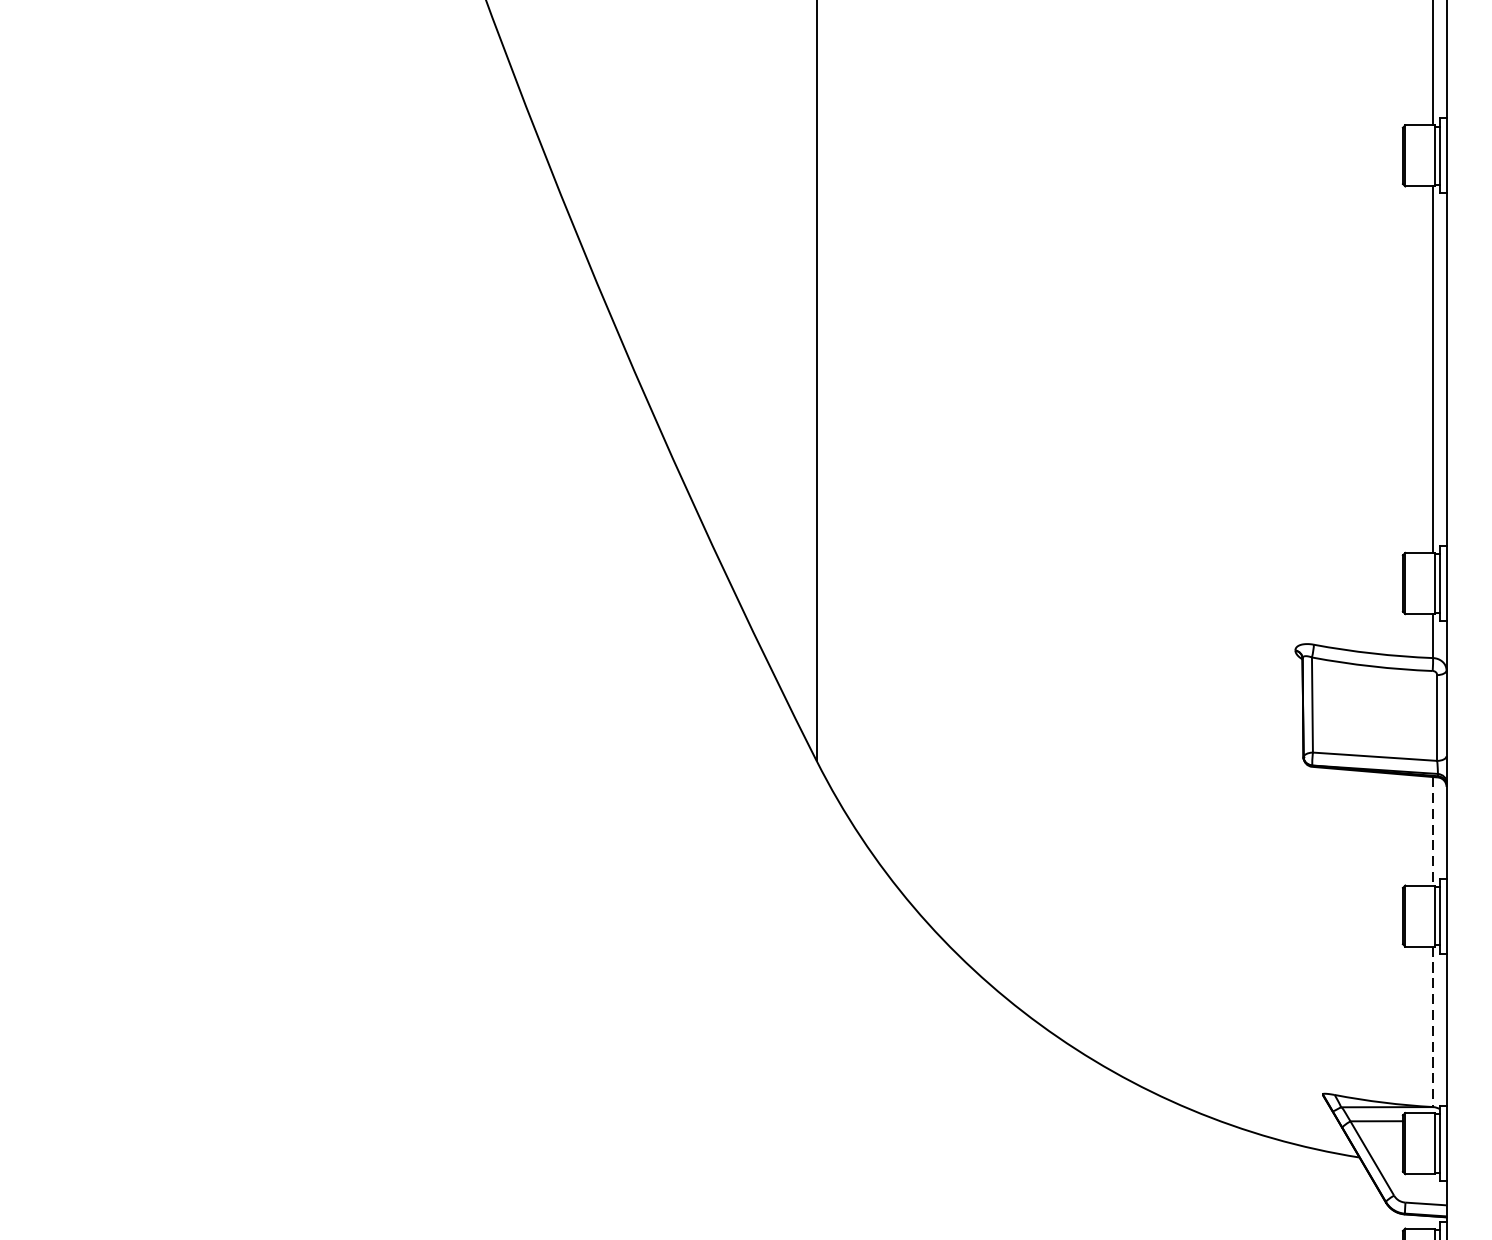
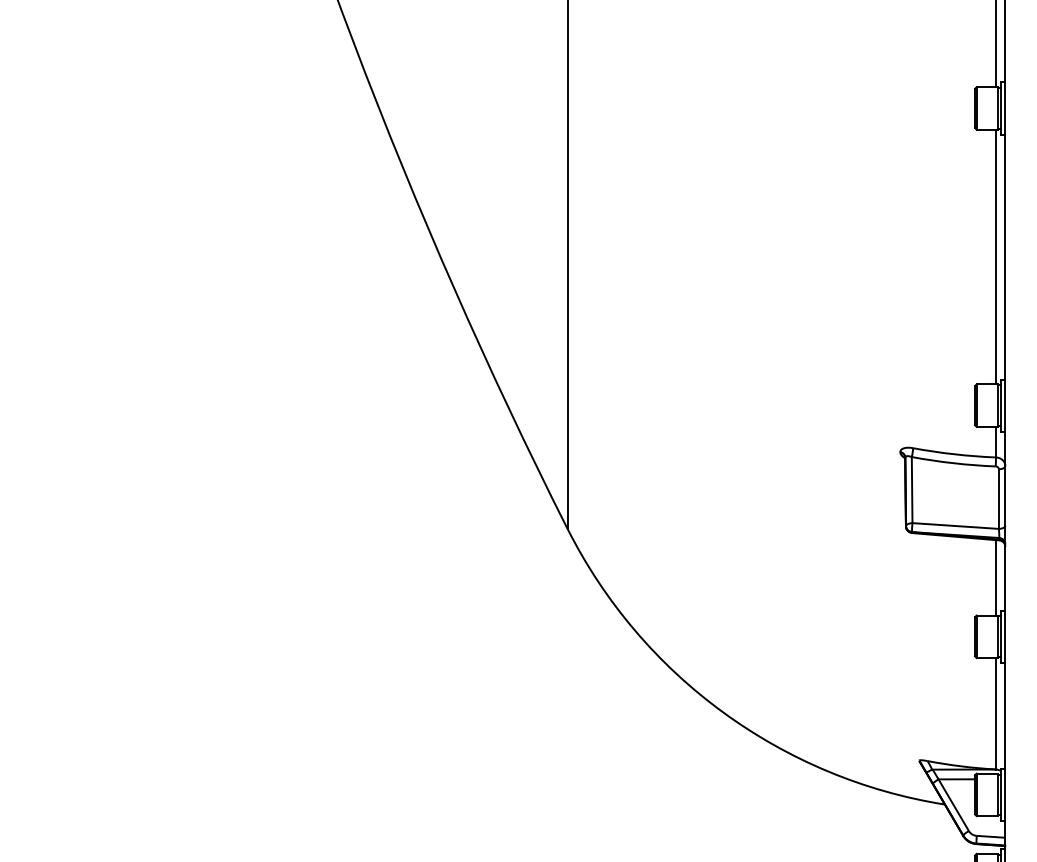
line: (1432, 830) -> (995, 577), dashed -> solid
line: (1432, 1026) -> (995, 713), dashed -> solid

